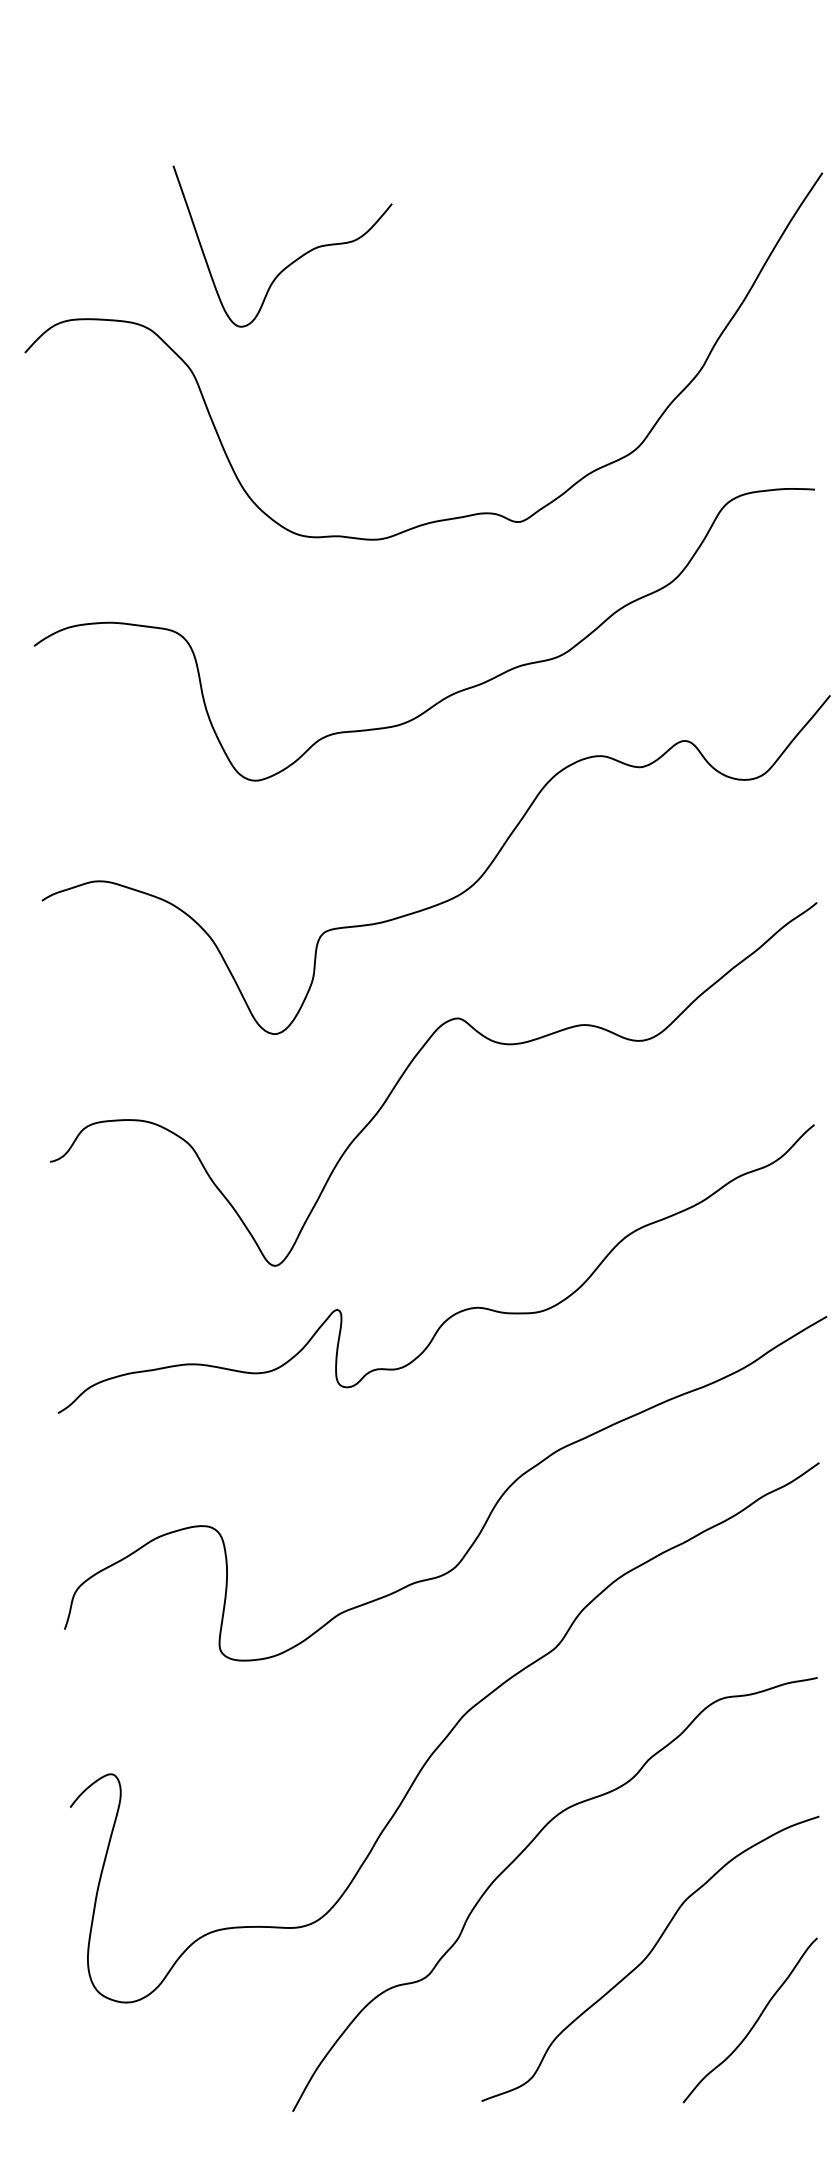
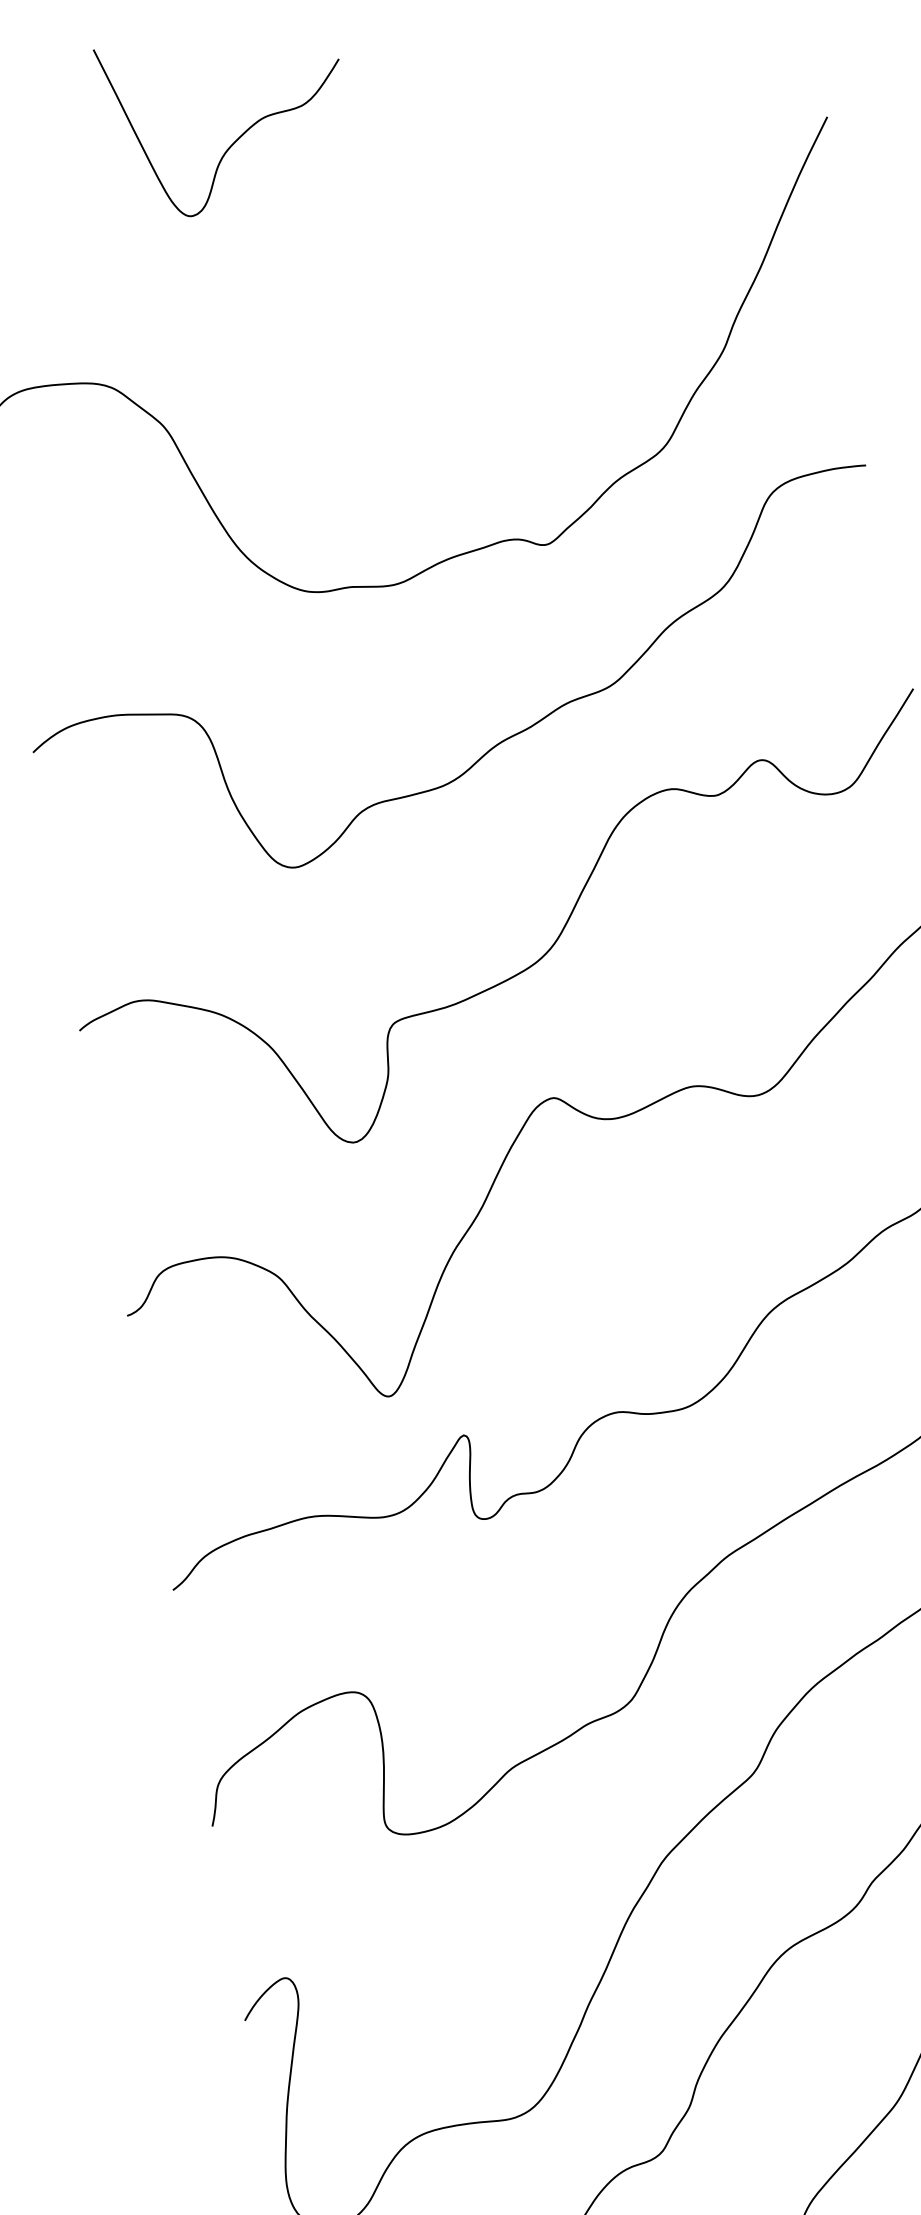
curve: (292, 261) -> (238, 136), moved

